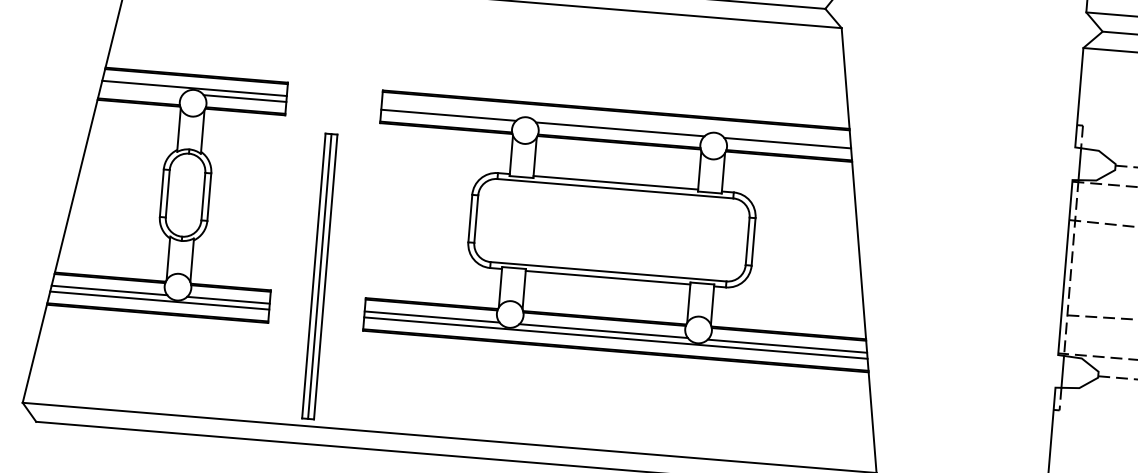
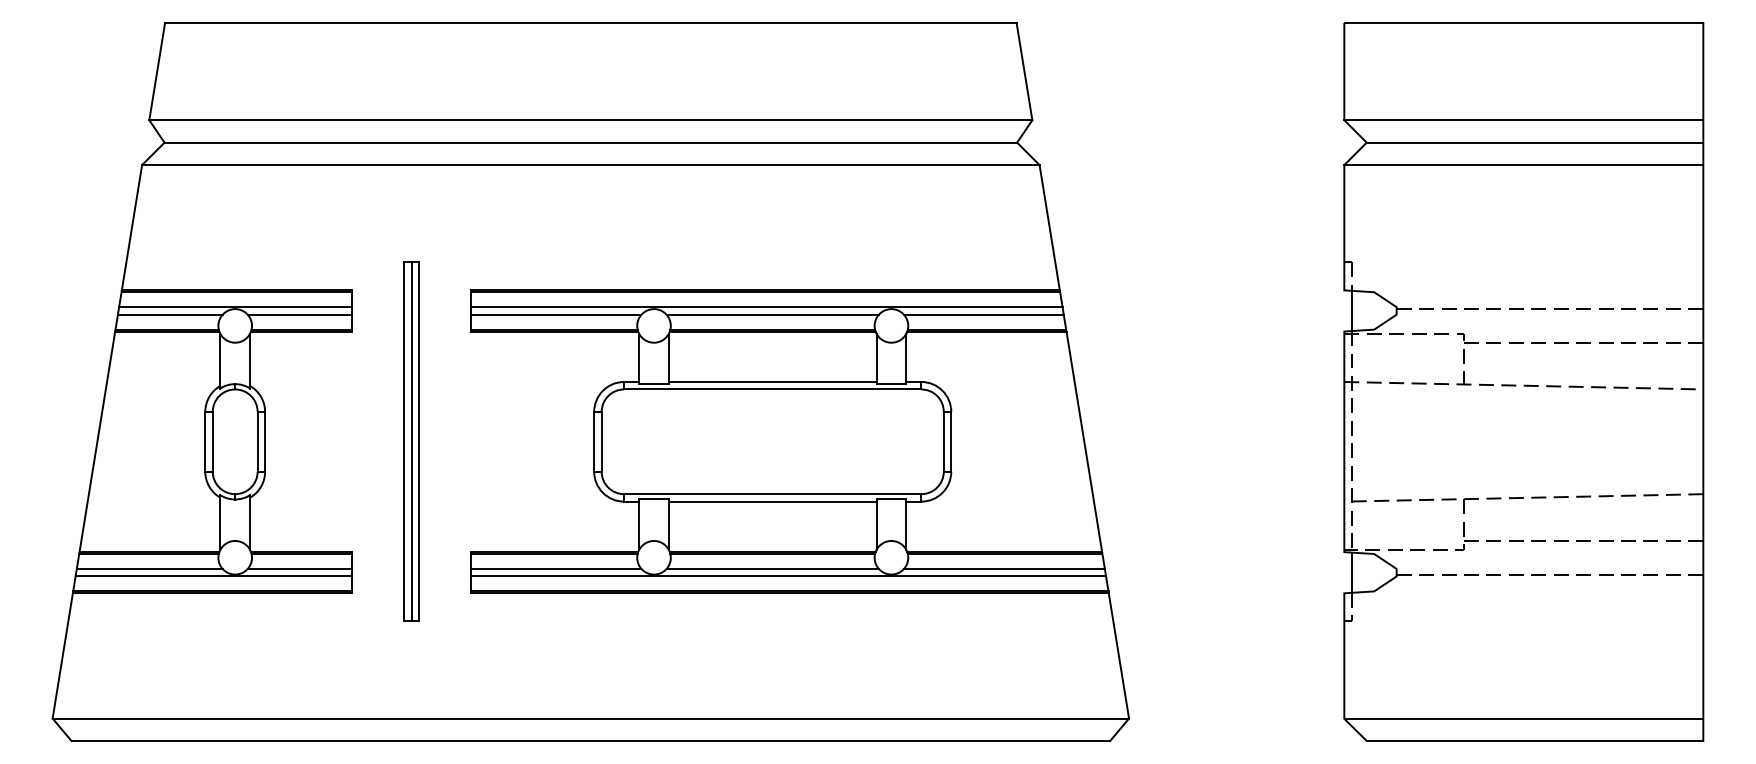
line: (141, 89) -> (169, 314), added
line: (615, 123) -> (766, 307), added
part: (319, 276) -> (411, 441), moved

